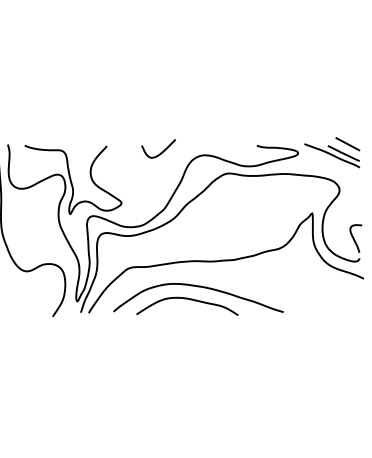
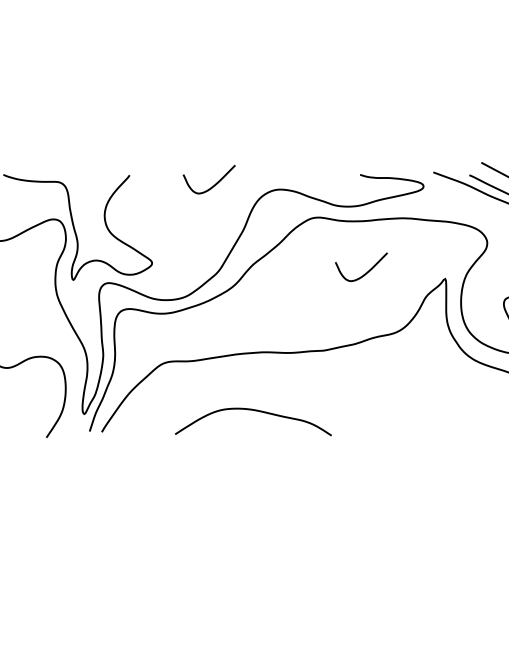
curve: (260, 208) -> (365, 271), added
curve: (198, 287) -> (270, 392), removed

